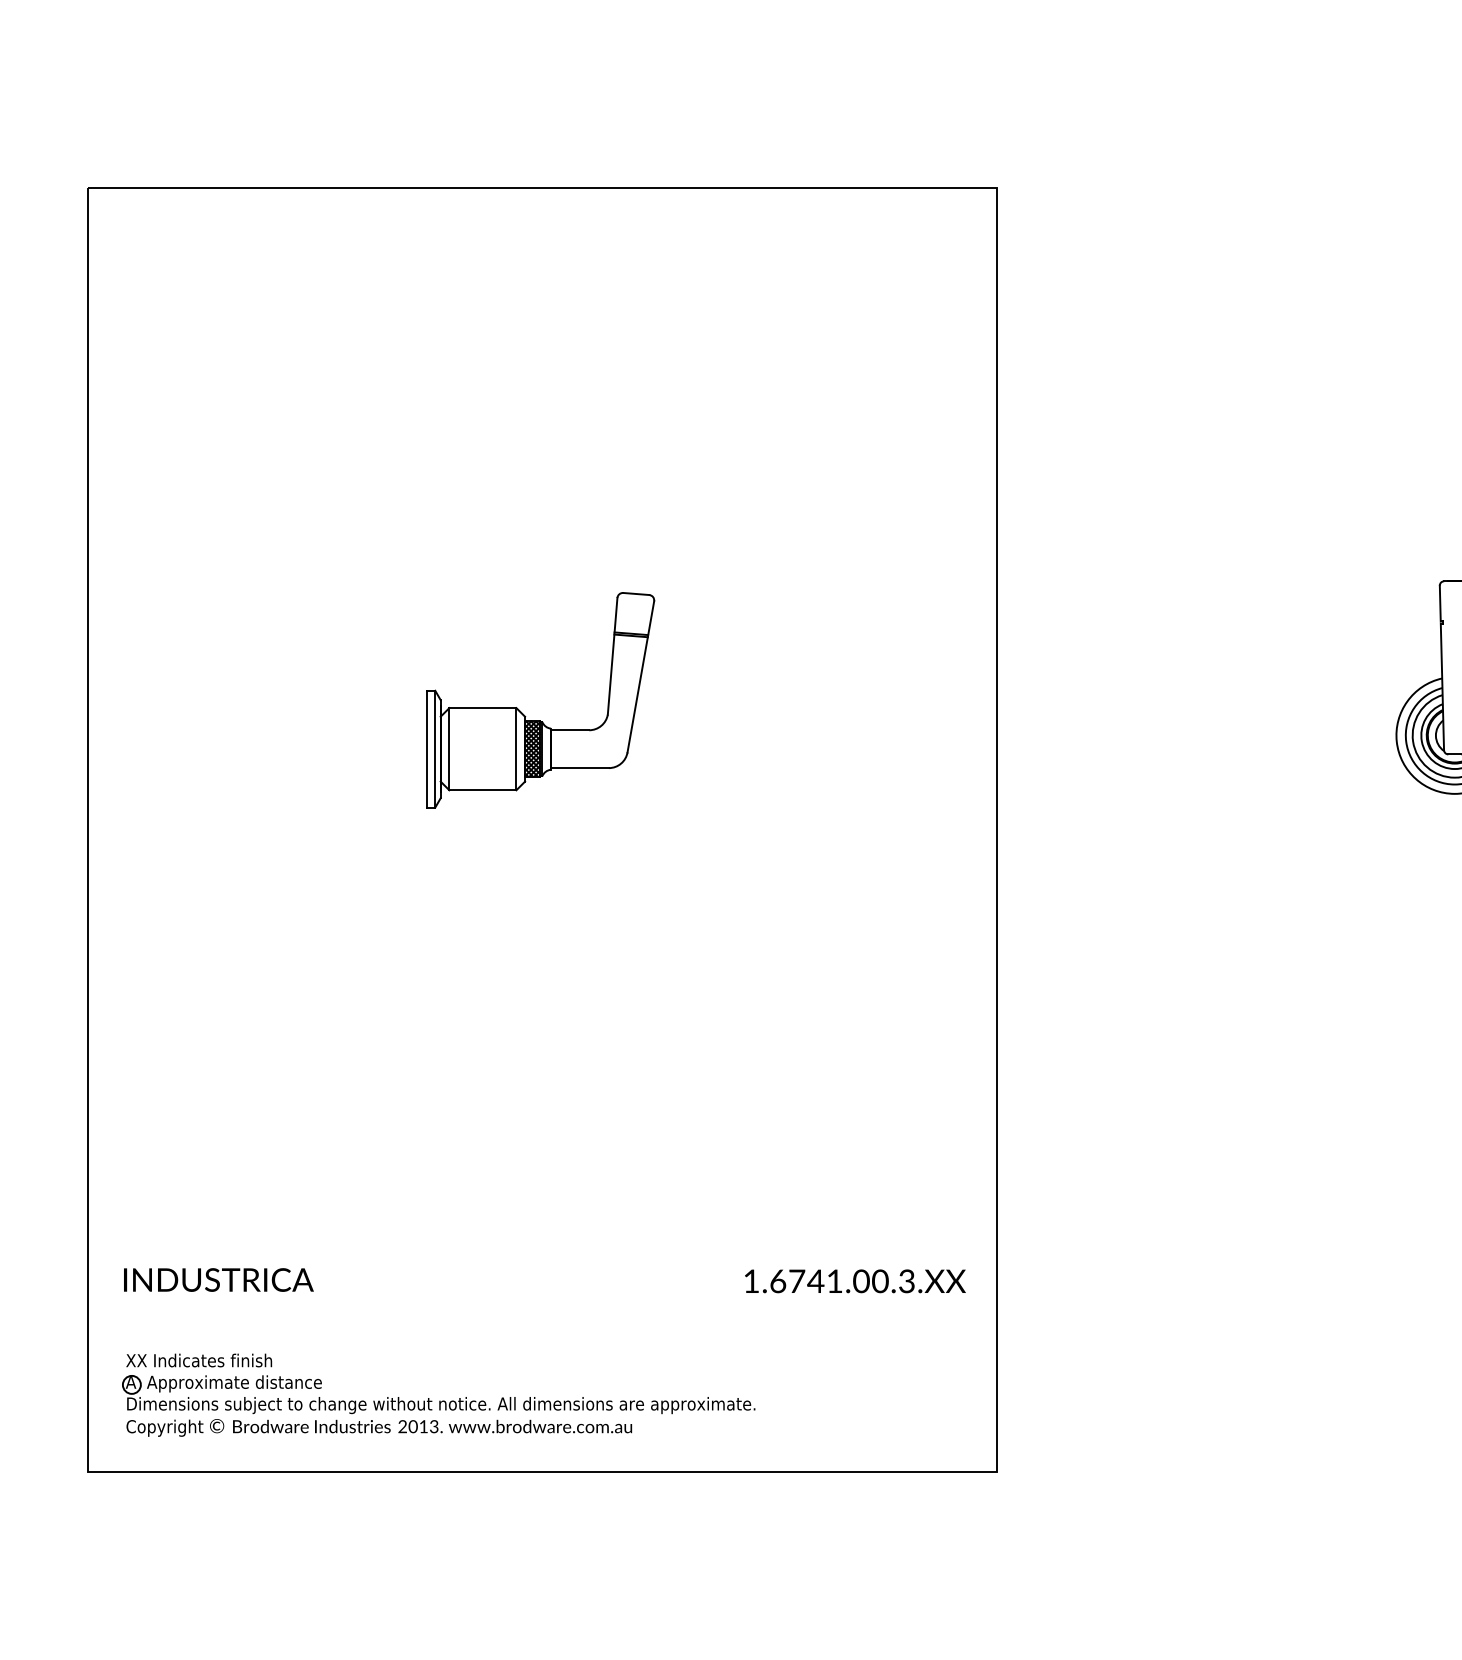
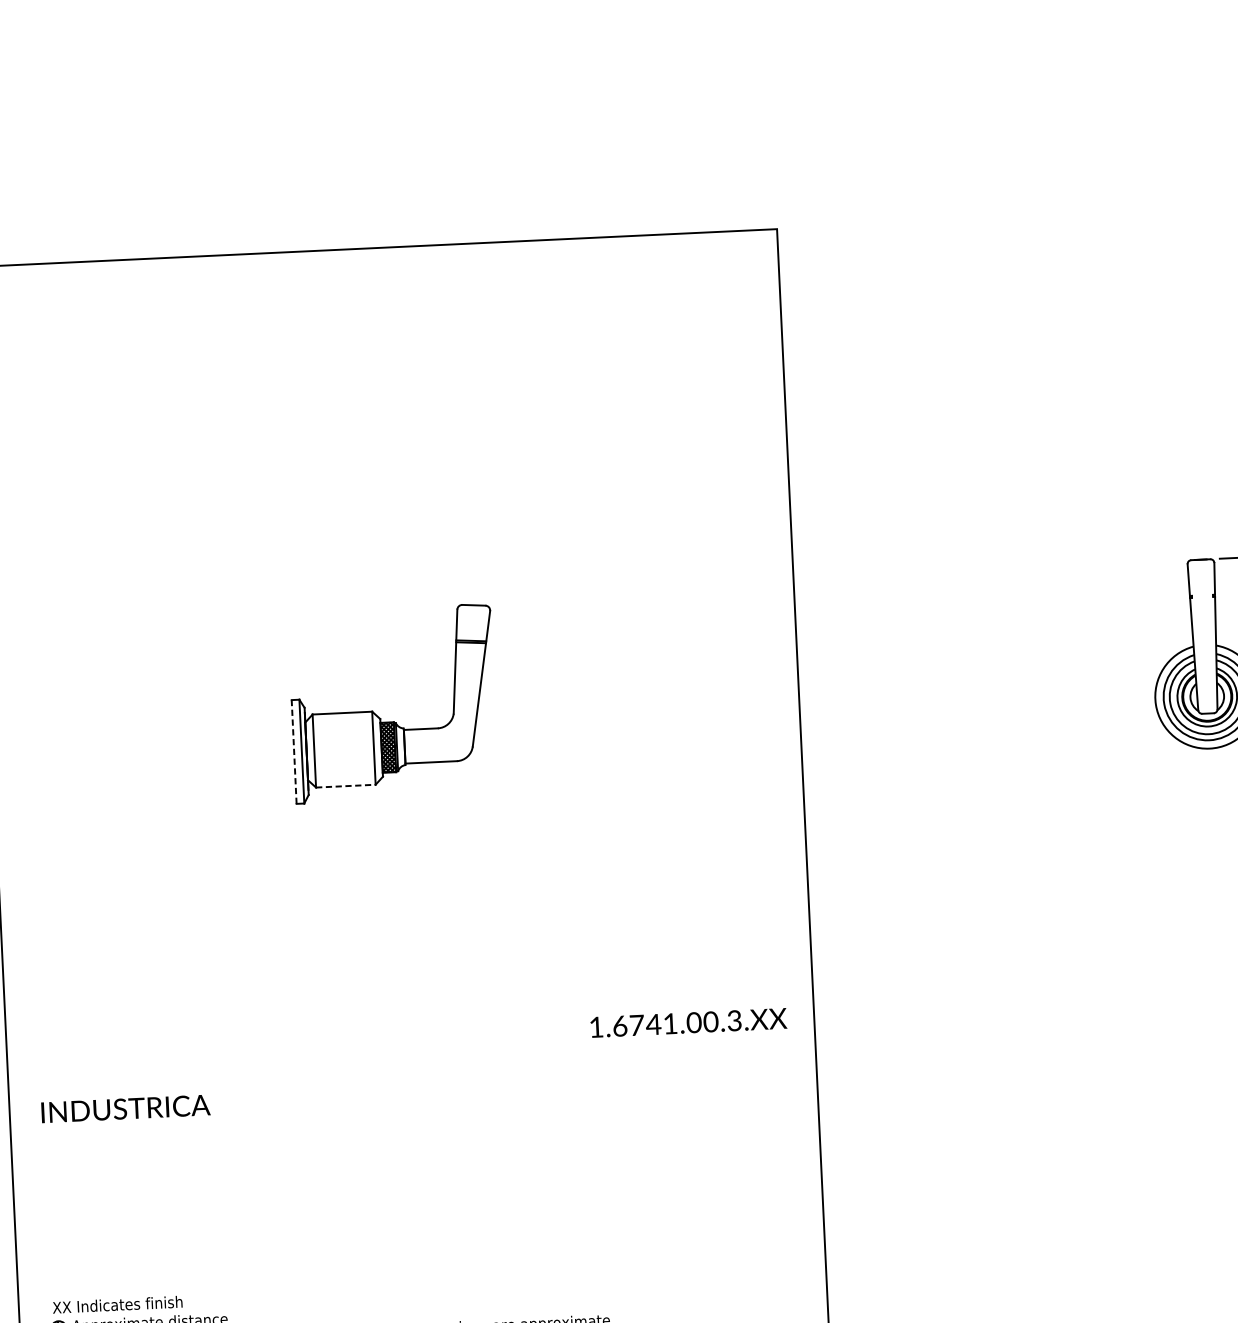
line: (426, 748) -> (294, 751), solid -> dashed
line: (482, 790) -> (345, 786), solid -> dashed
text: (218, 1279) -> (125, 1108), moved
text: (855, 1281) -> (688, 1023), moved

